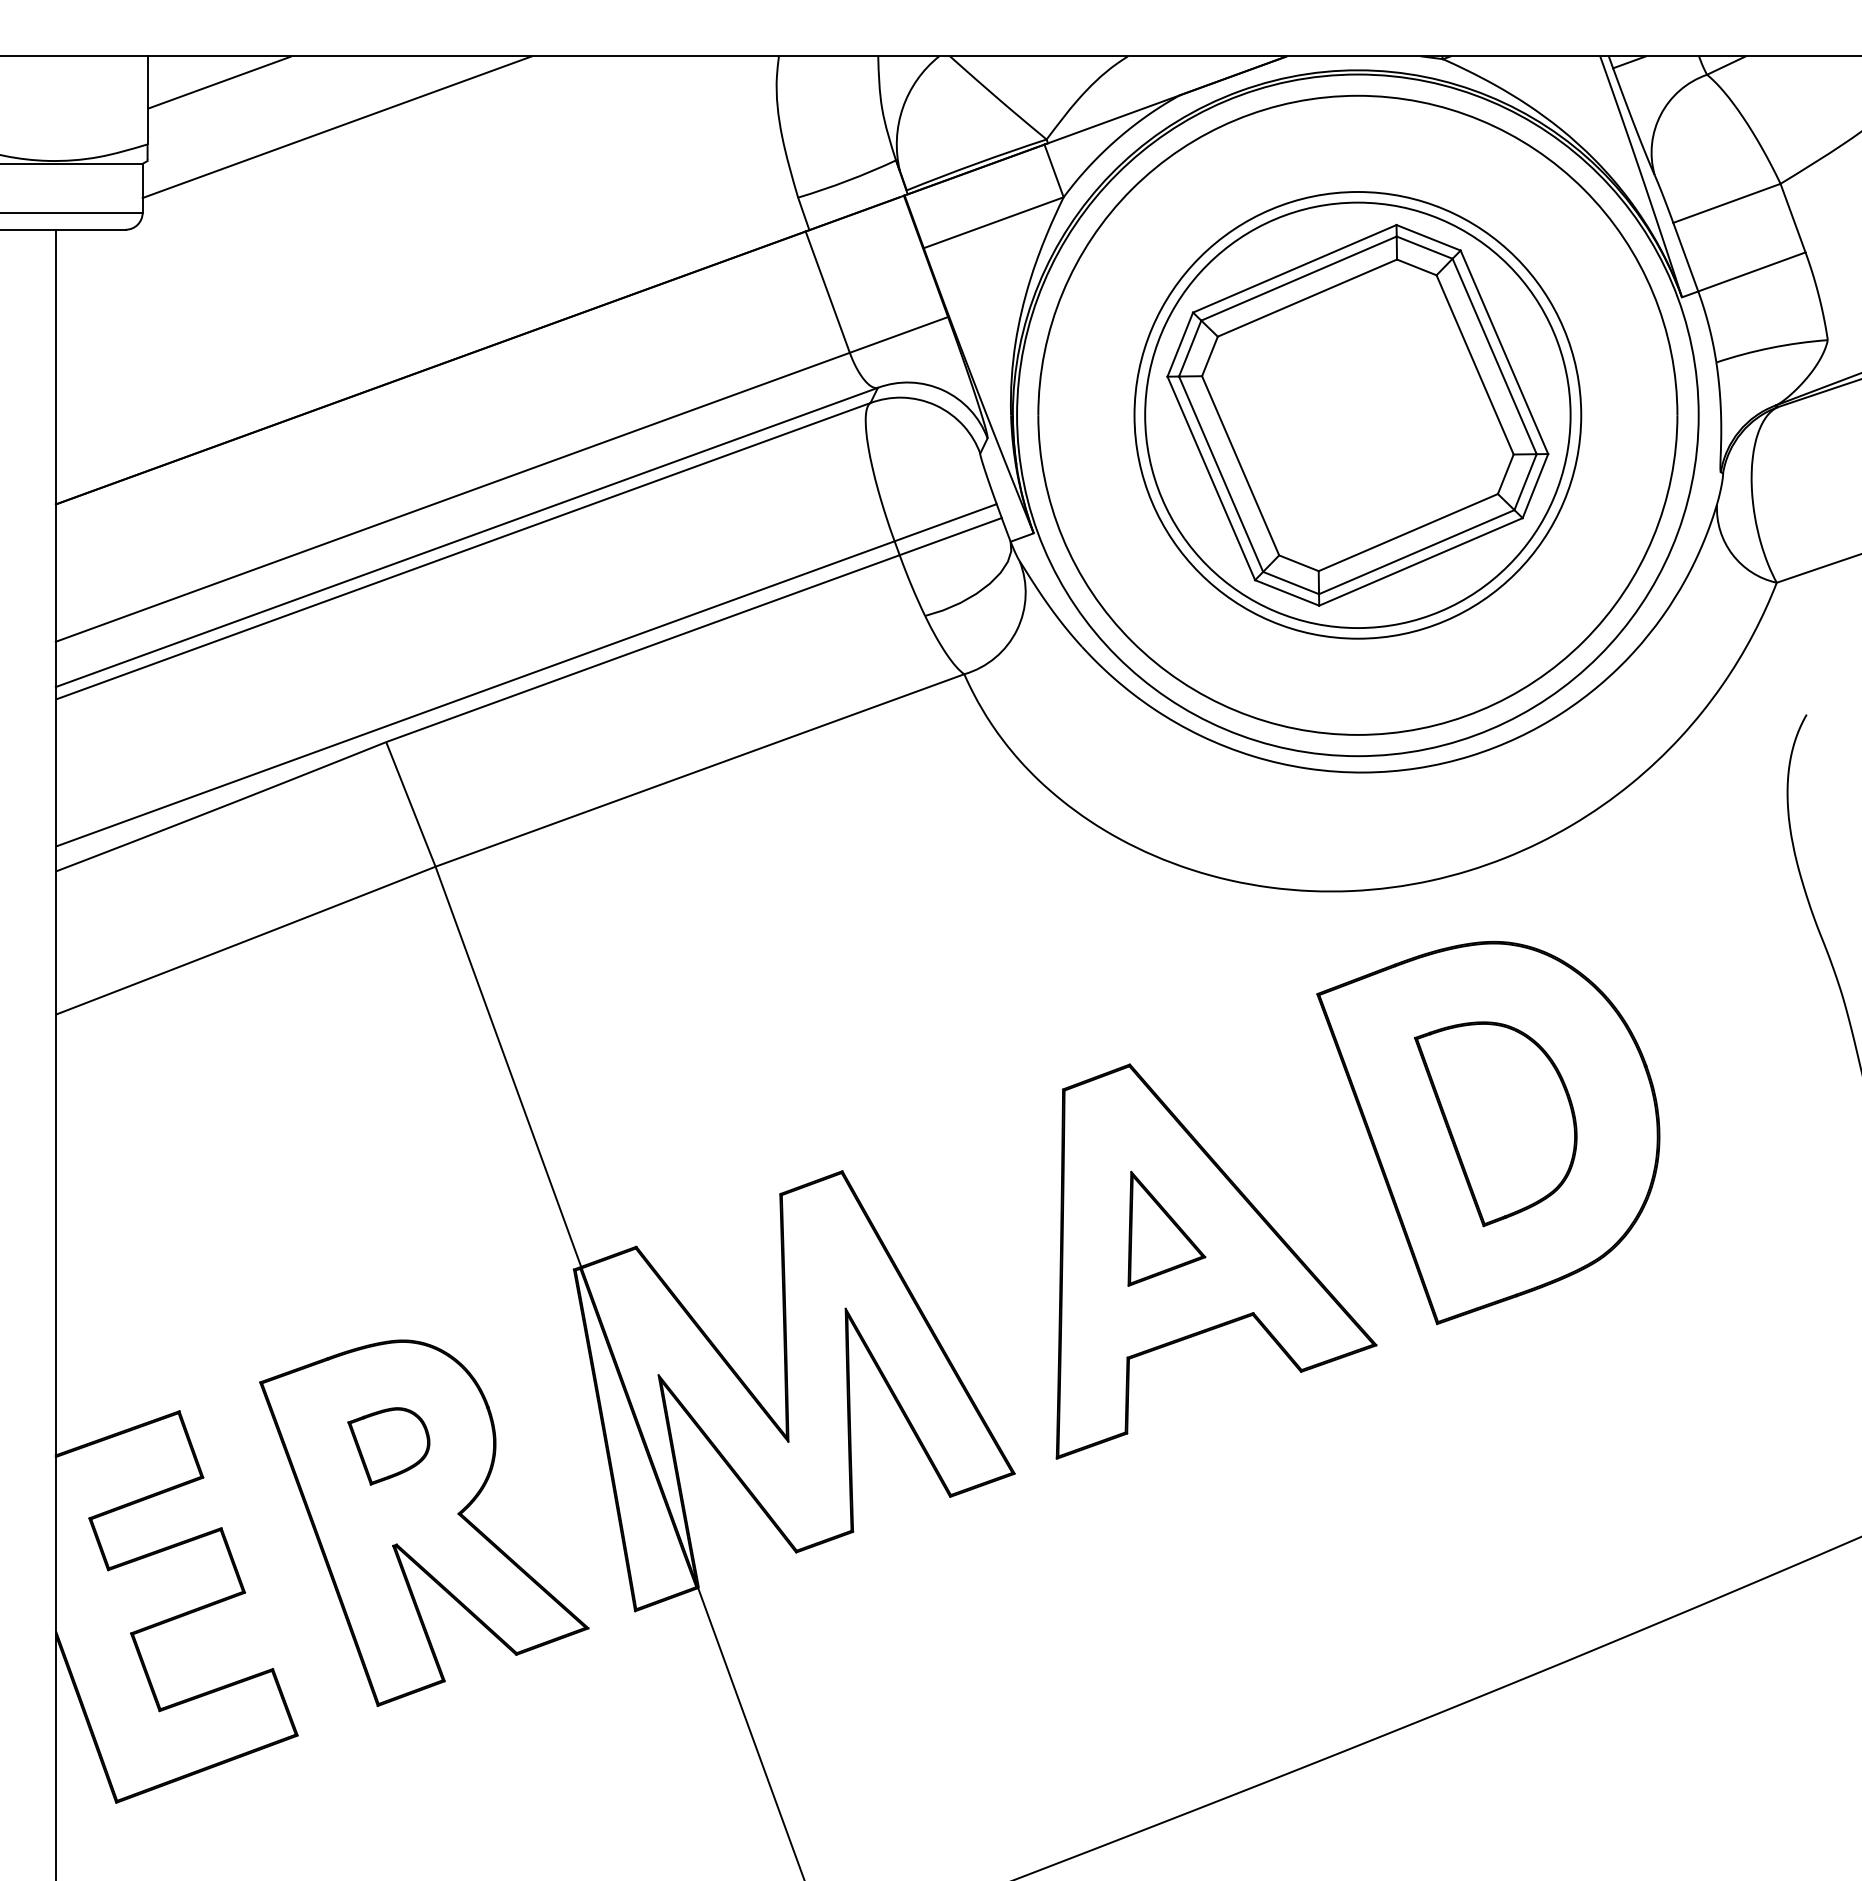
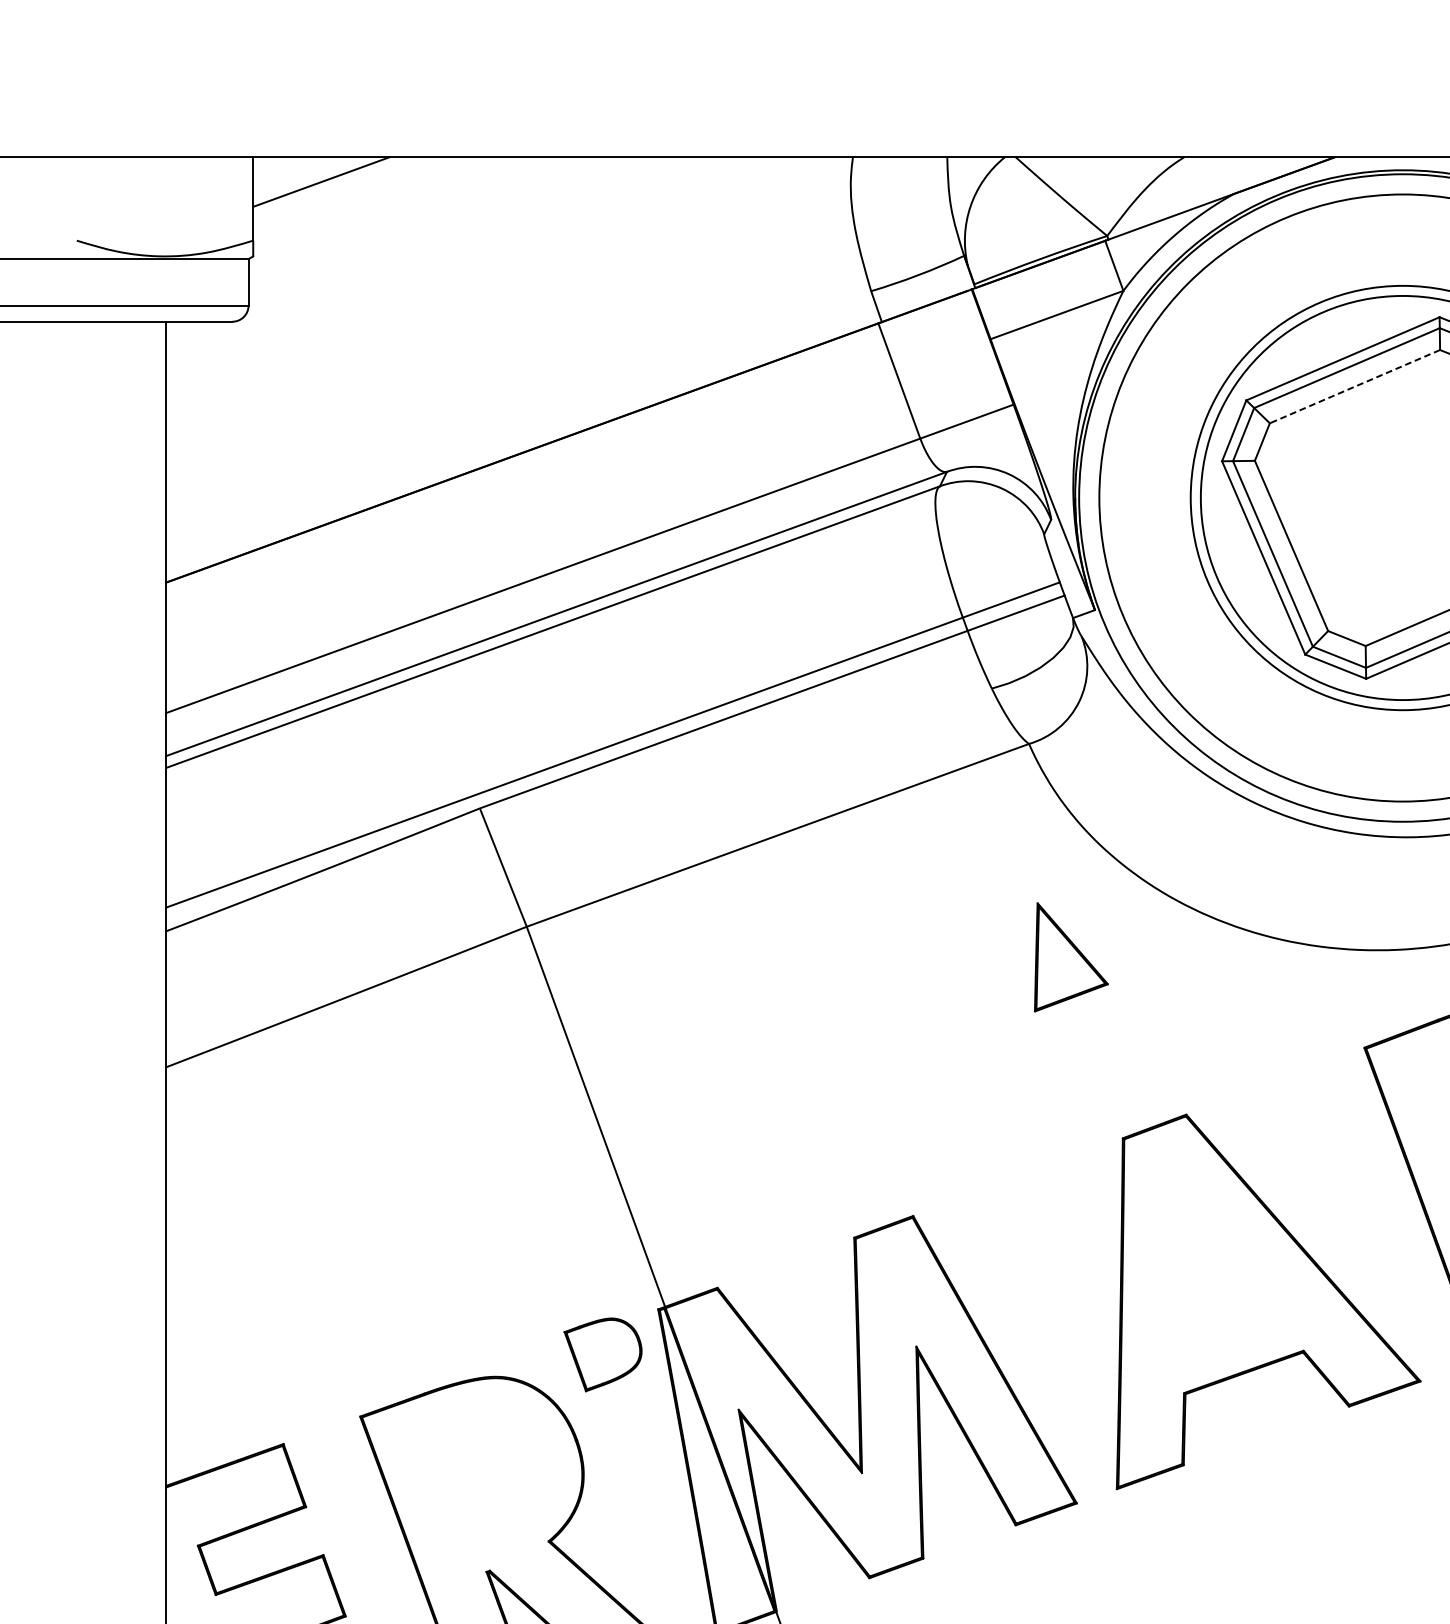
line: (336, 127) -> (432, 224), removed
line: (1307, 298) -> (1355, 387), solid -> dashed
part: (1166, 1228) -> (1071, 956), moved
part: (388, 1446) -> (602, 1354), moved

